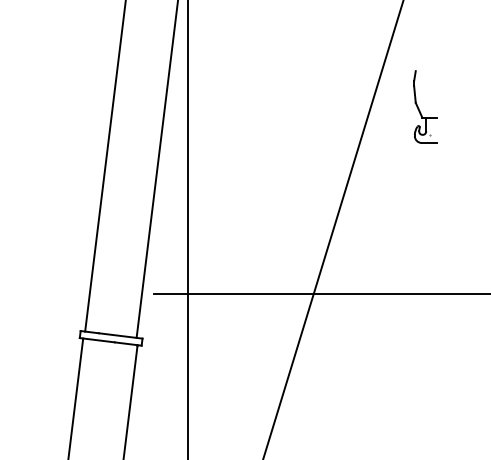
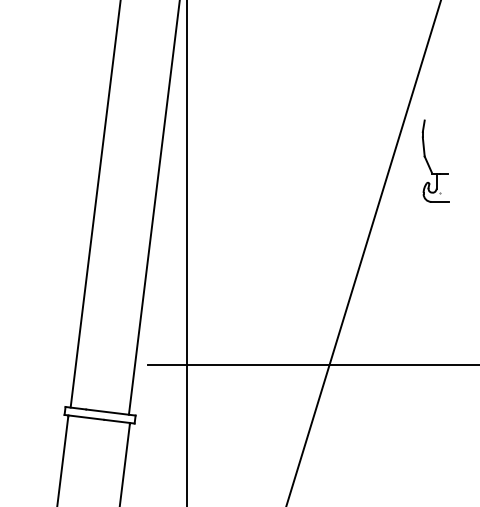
part: (419, 108) -> (428, 162), moved

